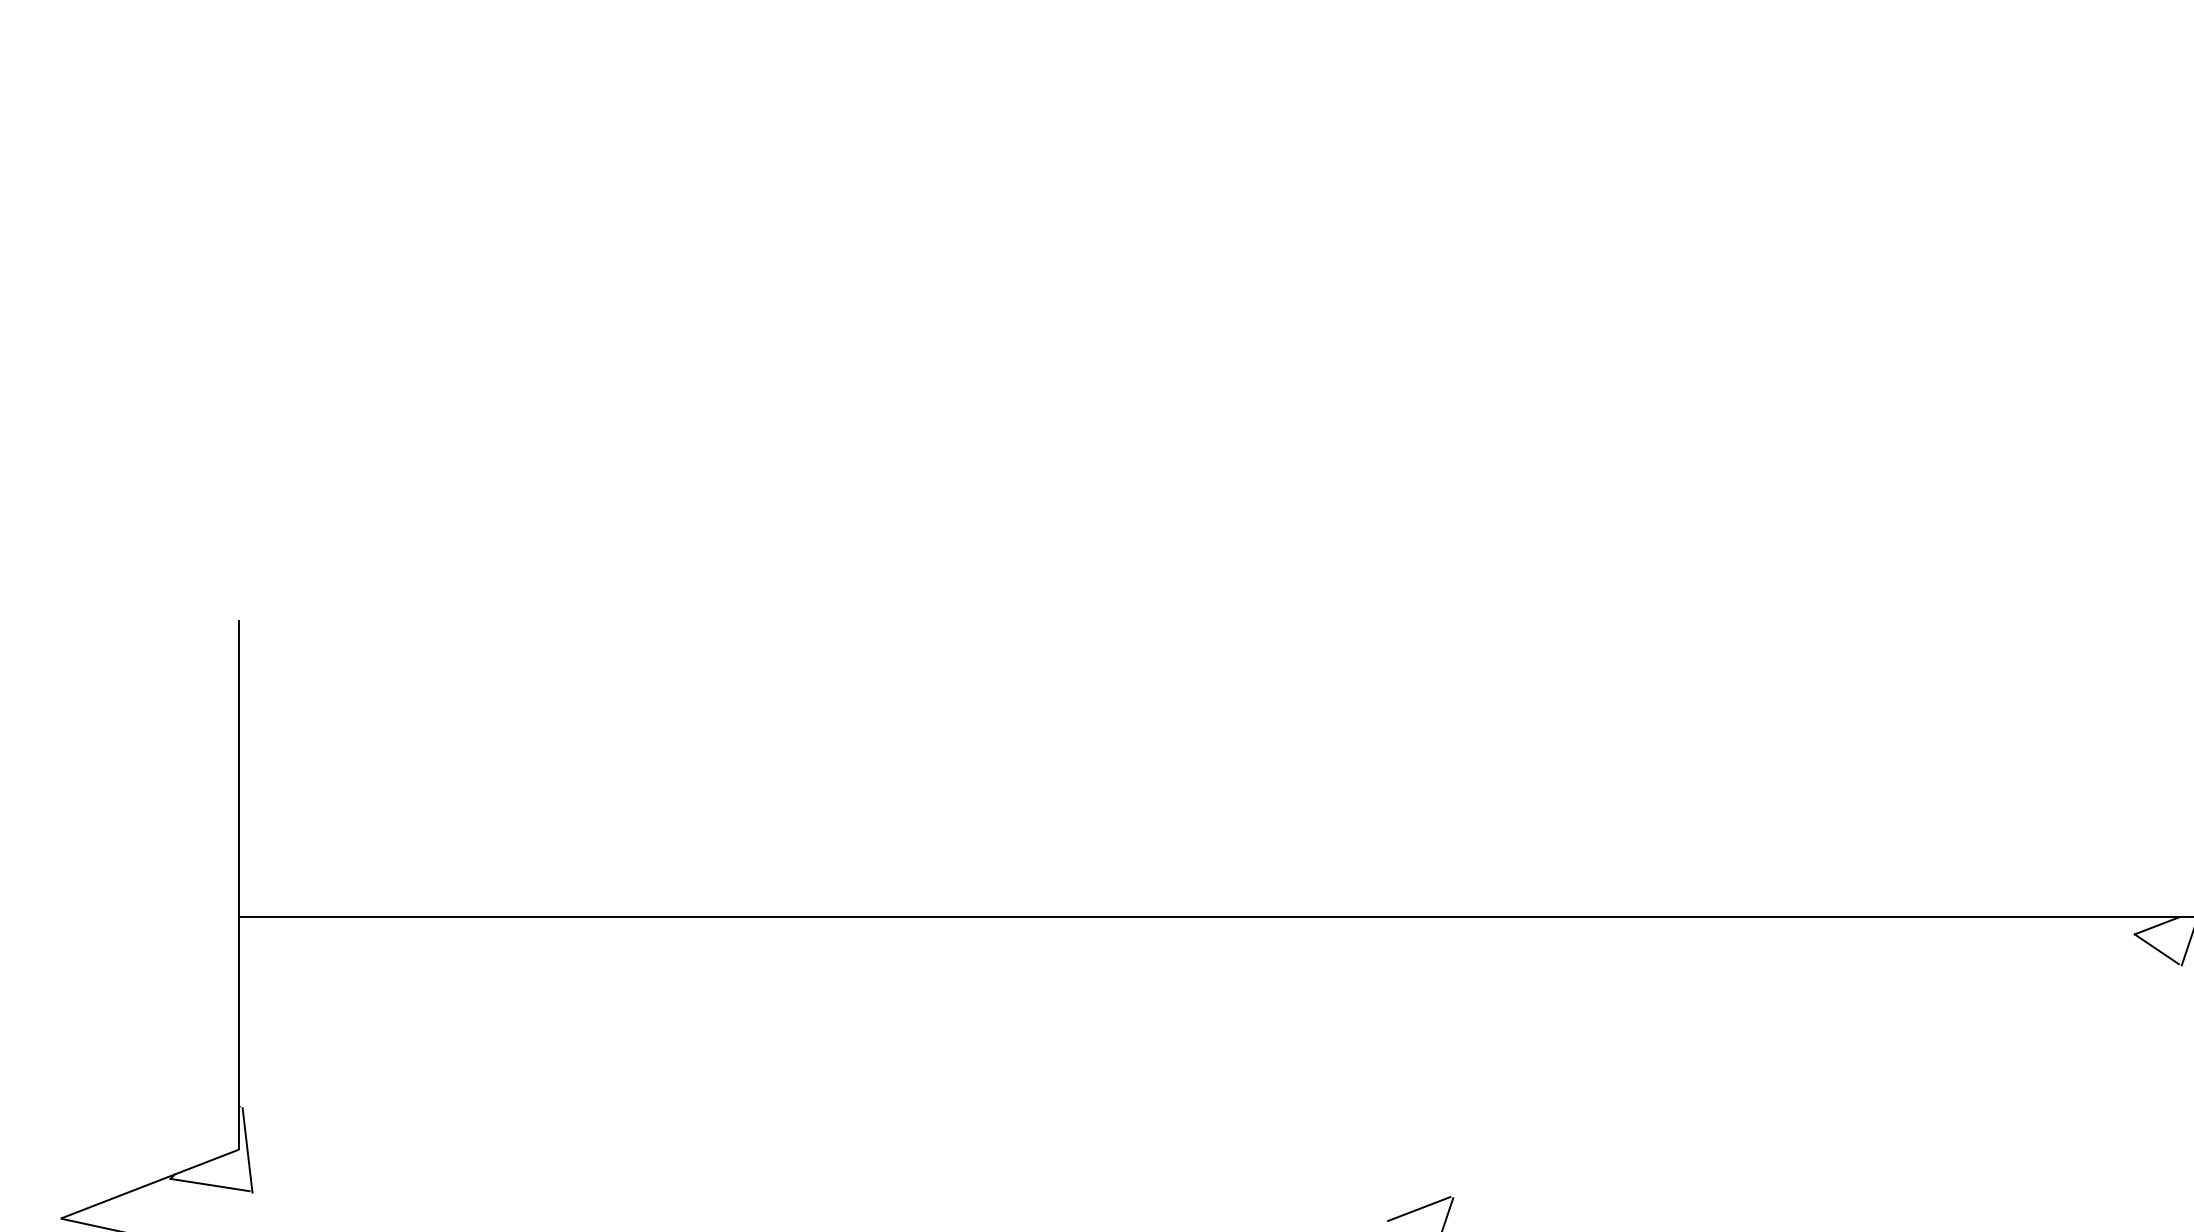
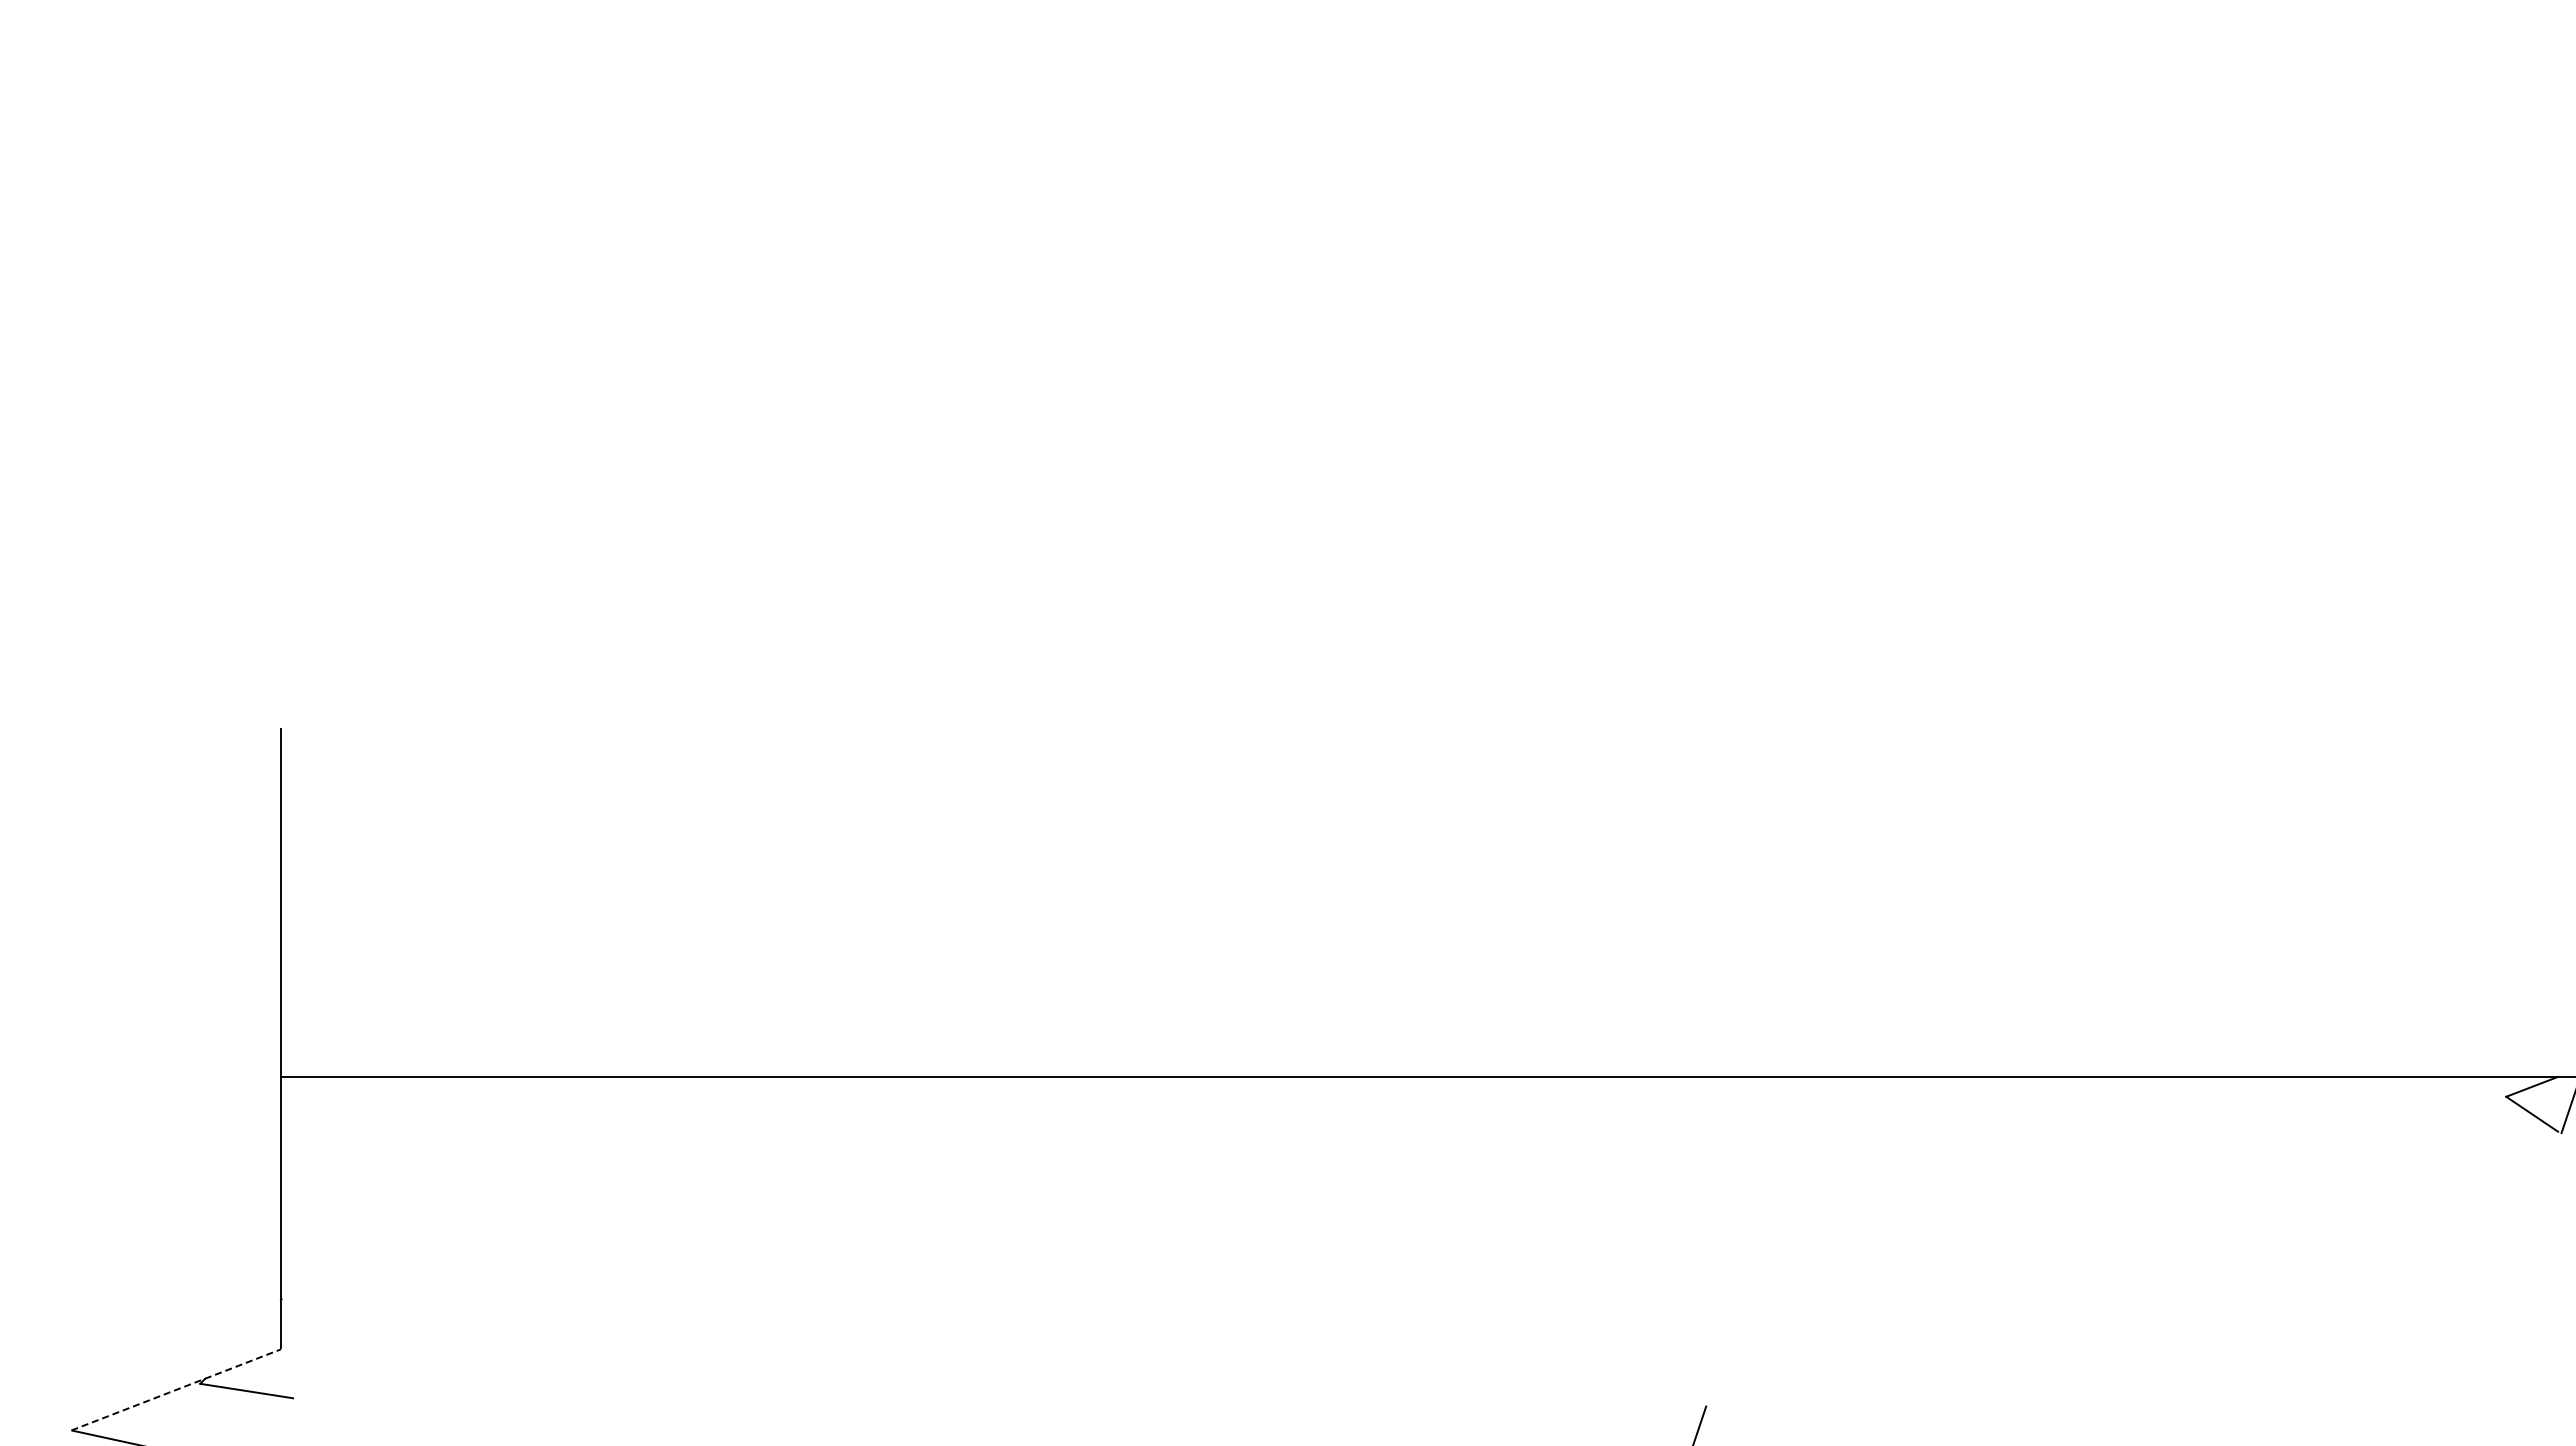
line: (247, 1149) -> (290, 1349), removed
line: (150, 1183) -> (176, 1389), solid -> dashed
line: (1418, 1209) -> (1665, 1419), removed

